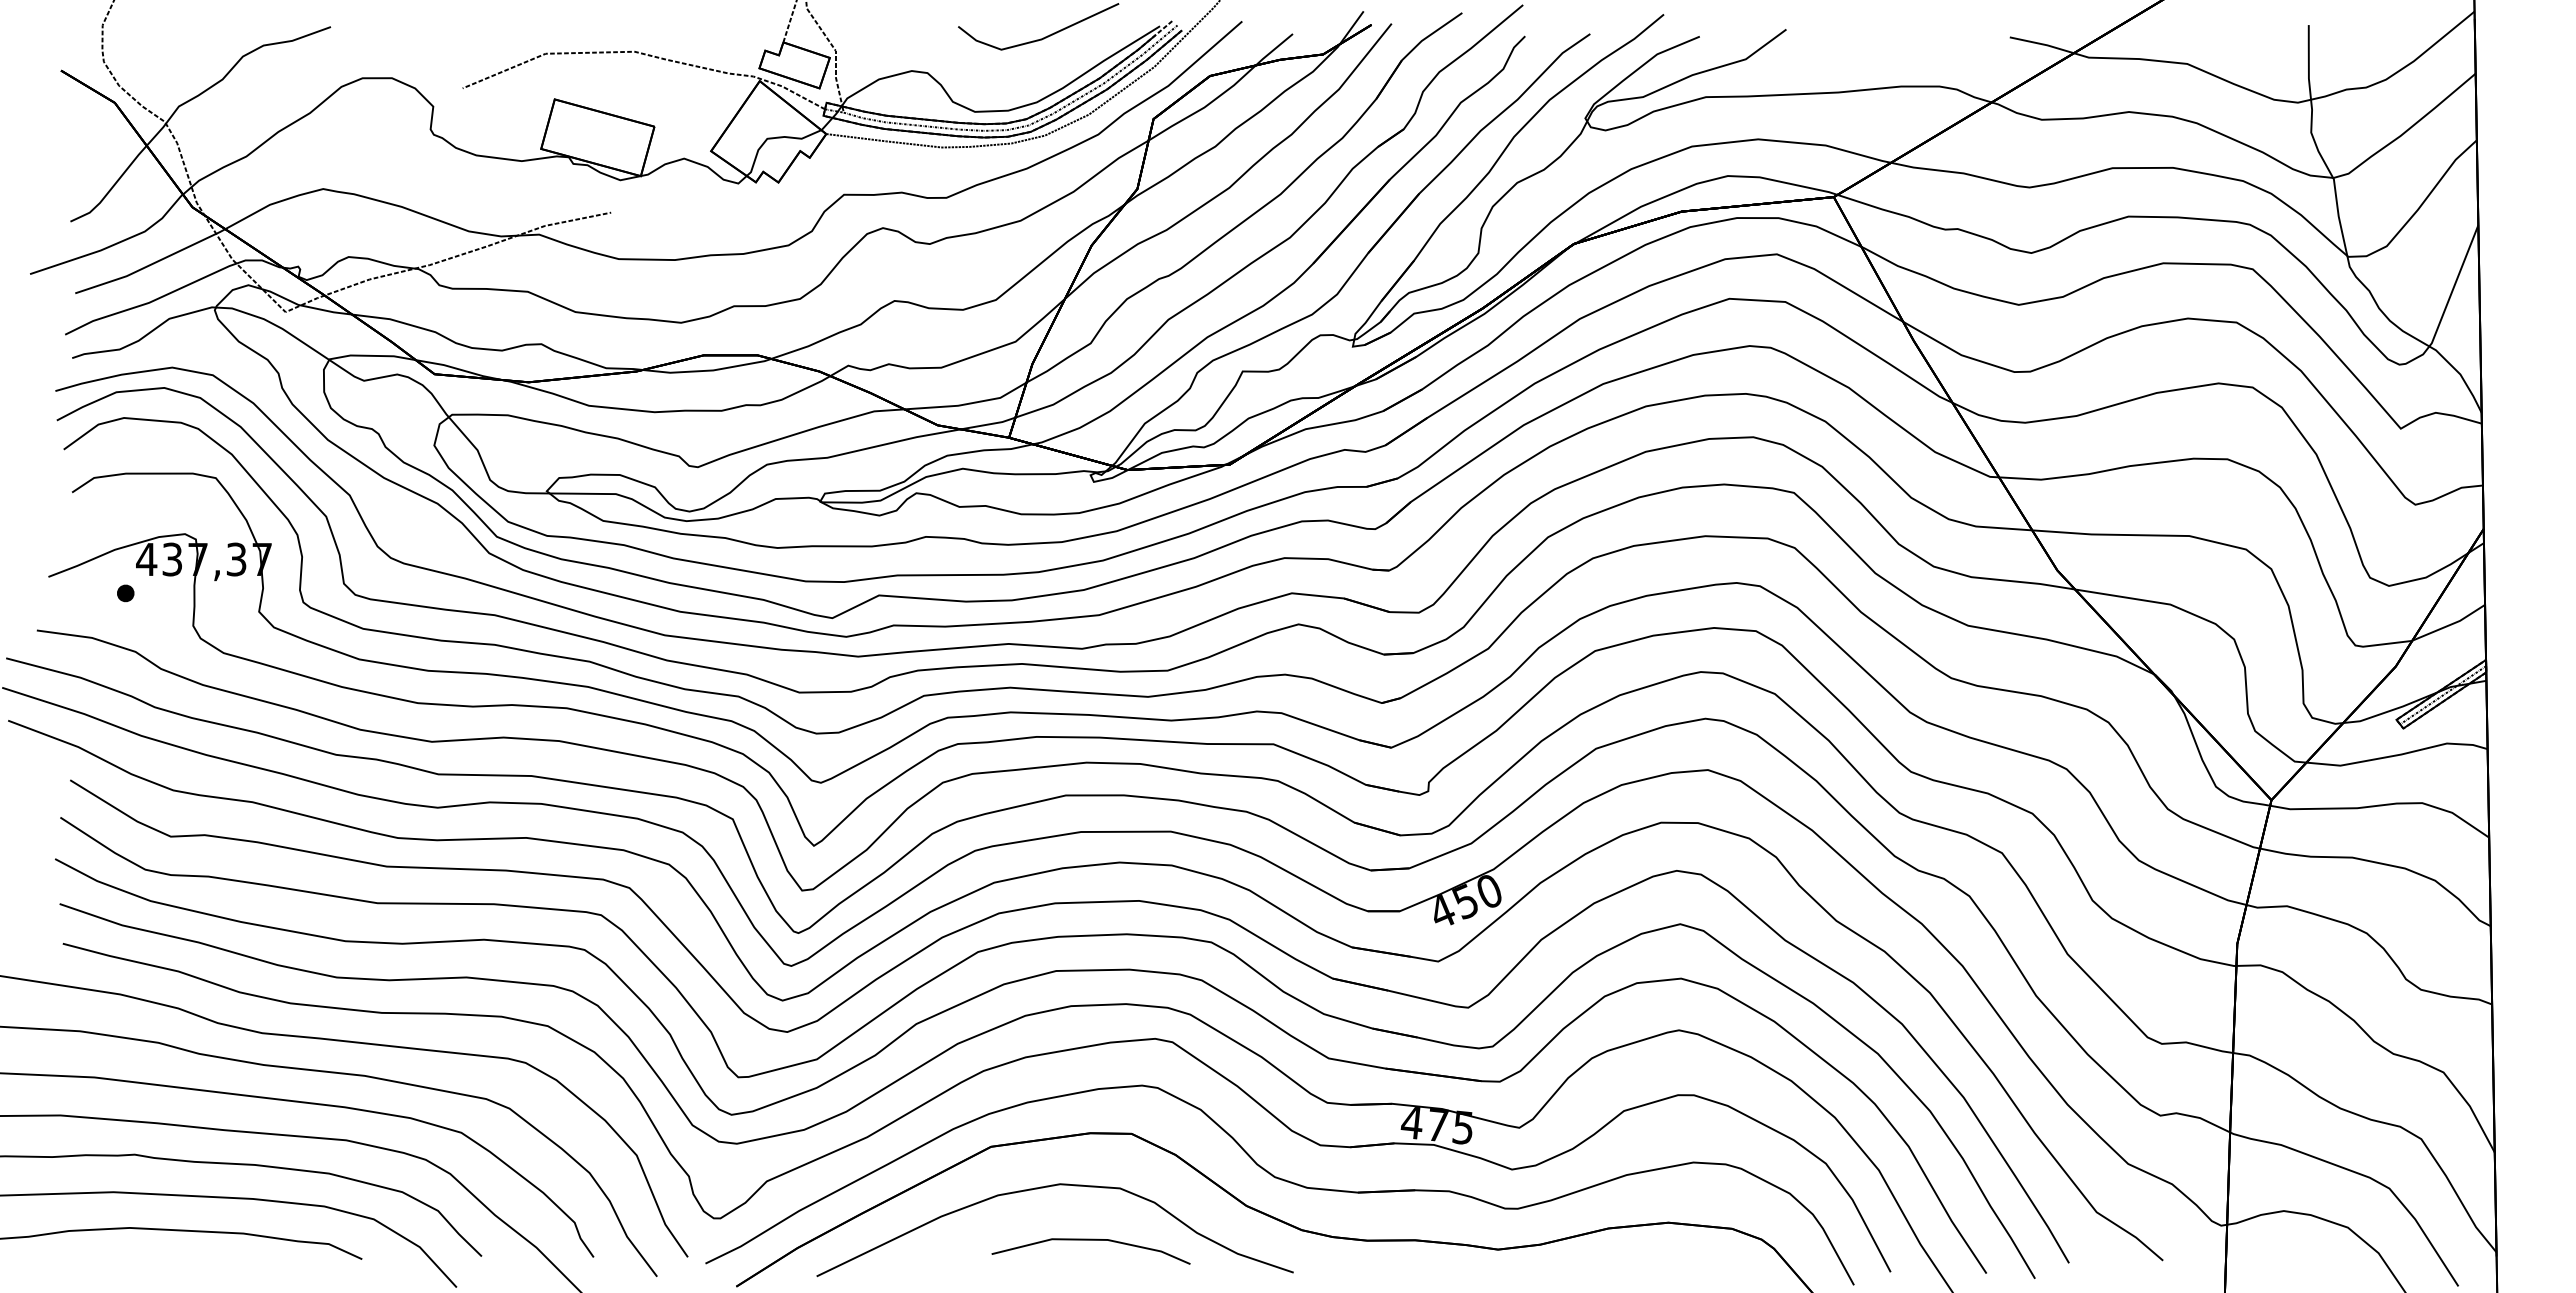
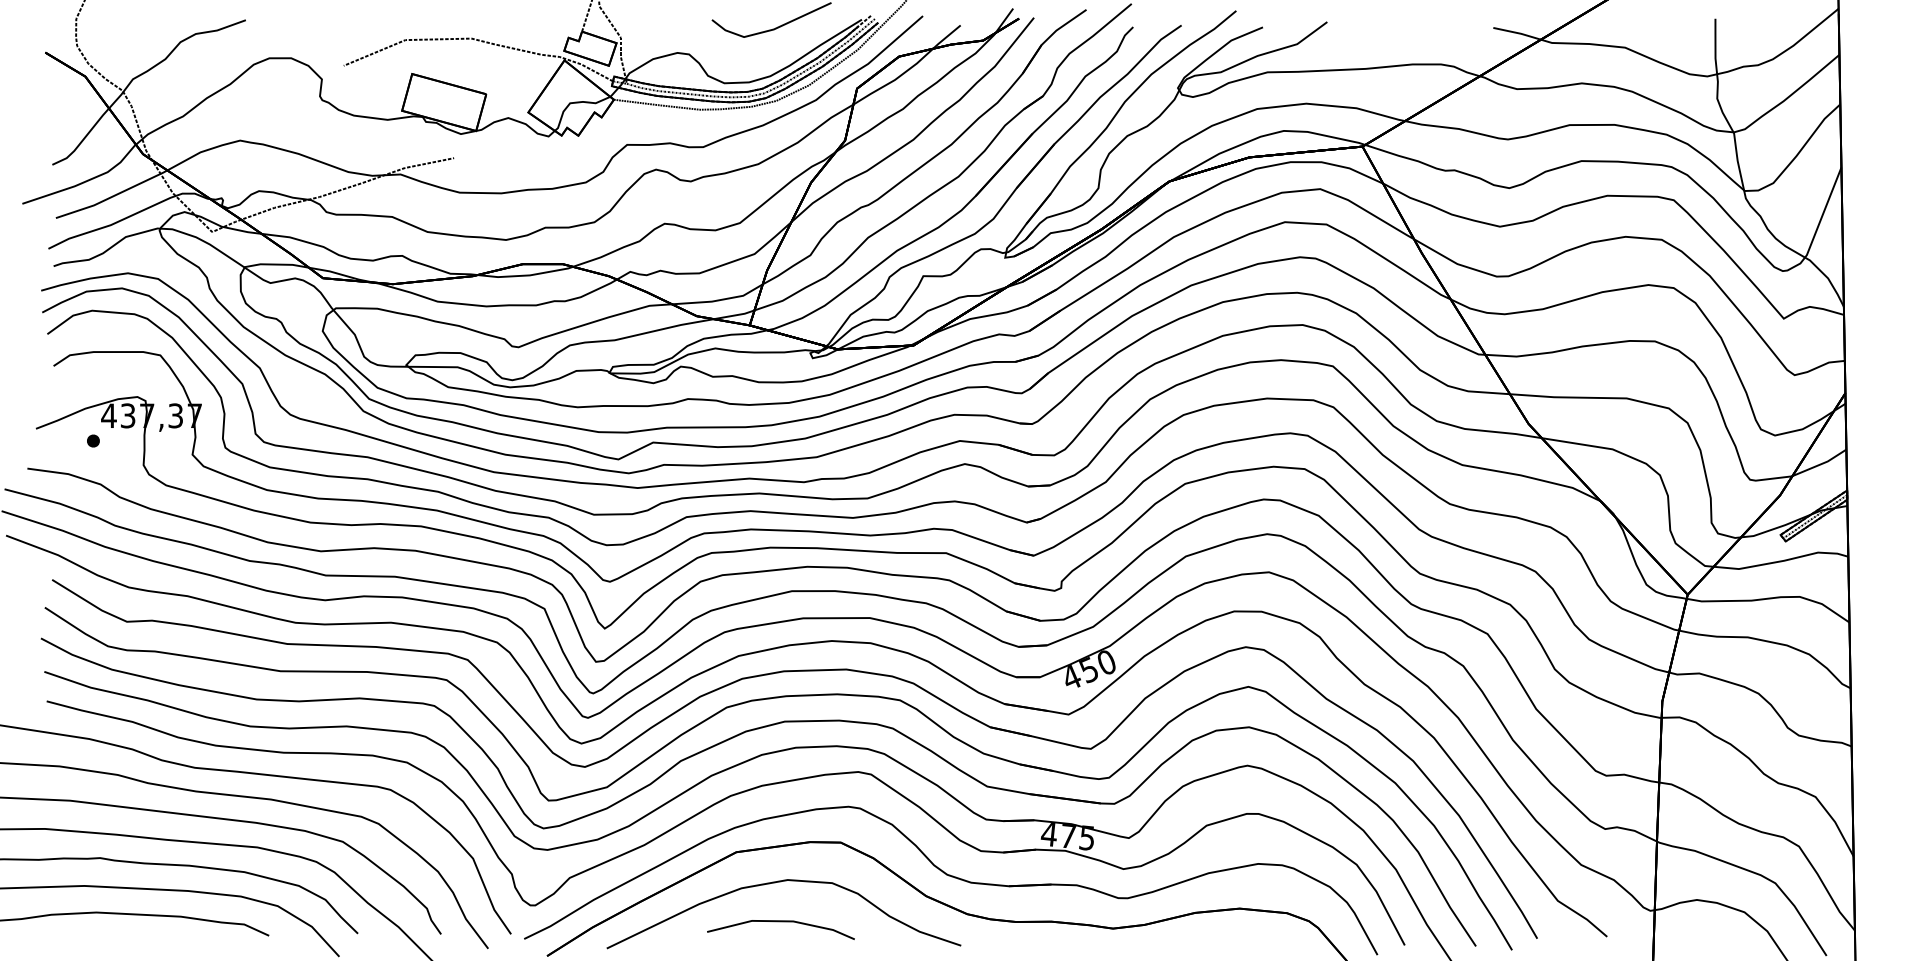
line: (1090, 1240) -> (780, 921), moved

